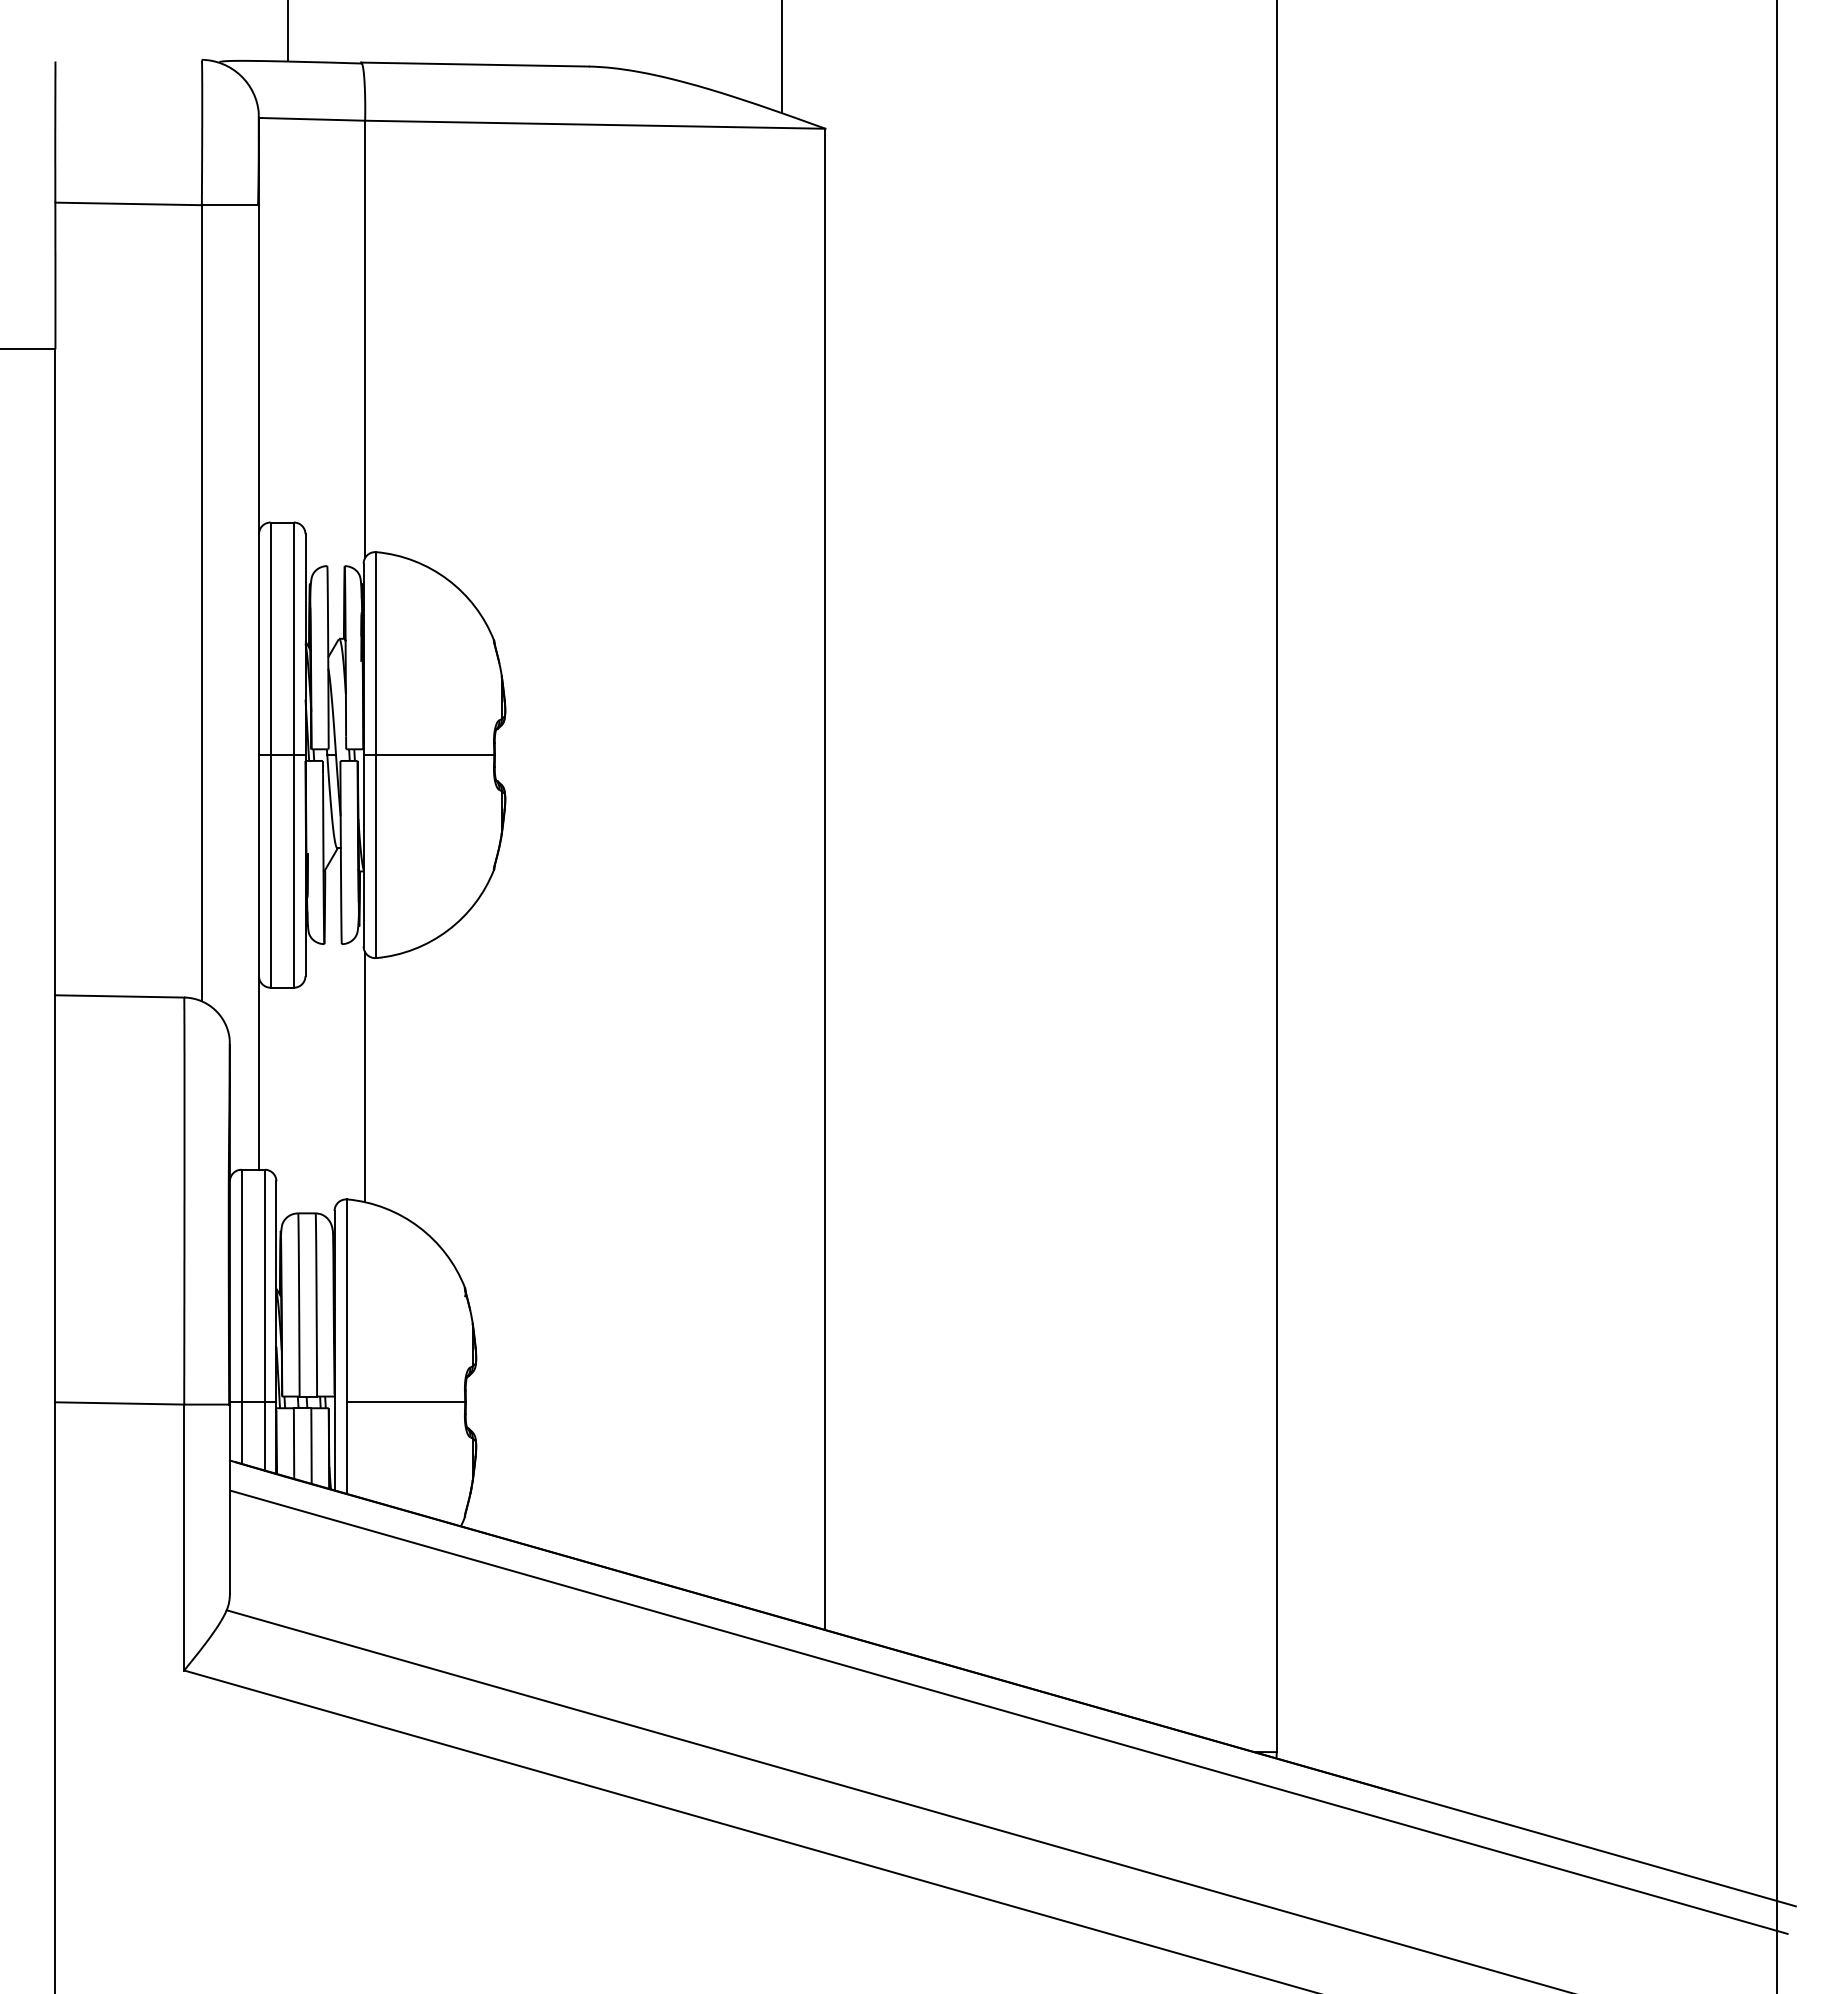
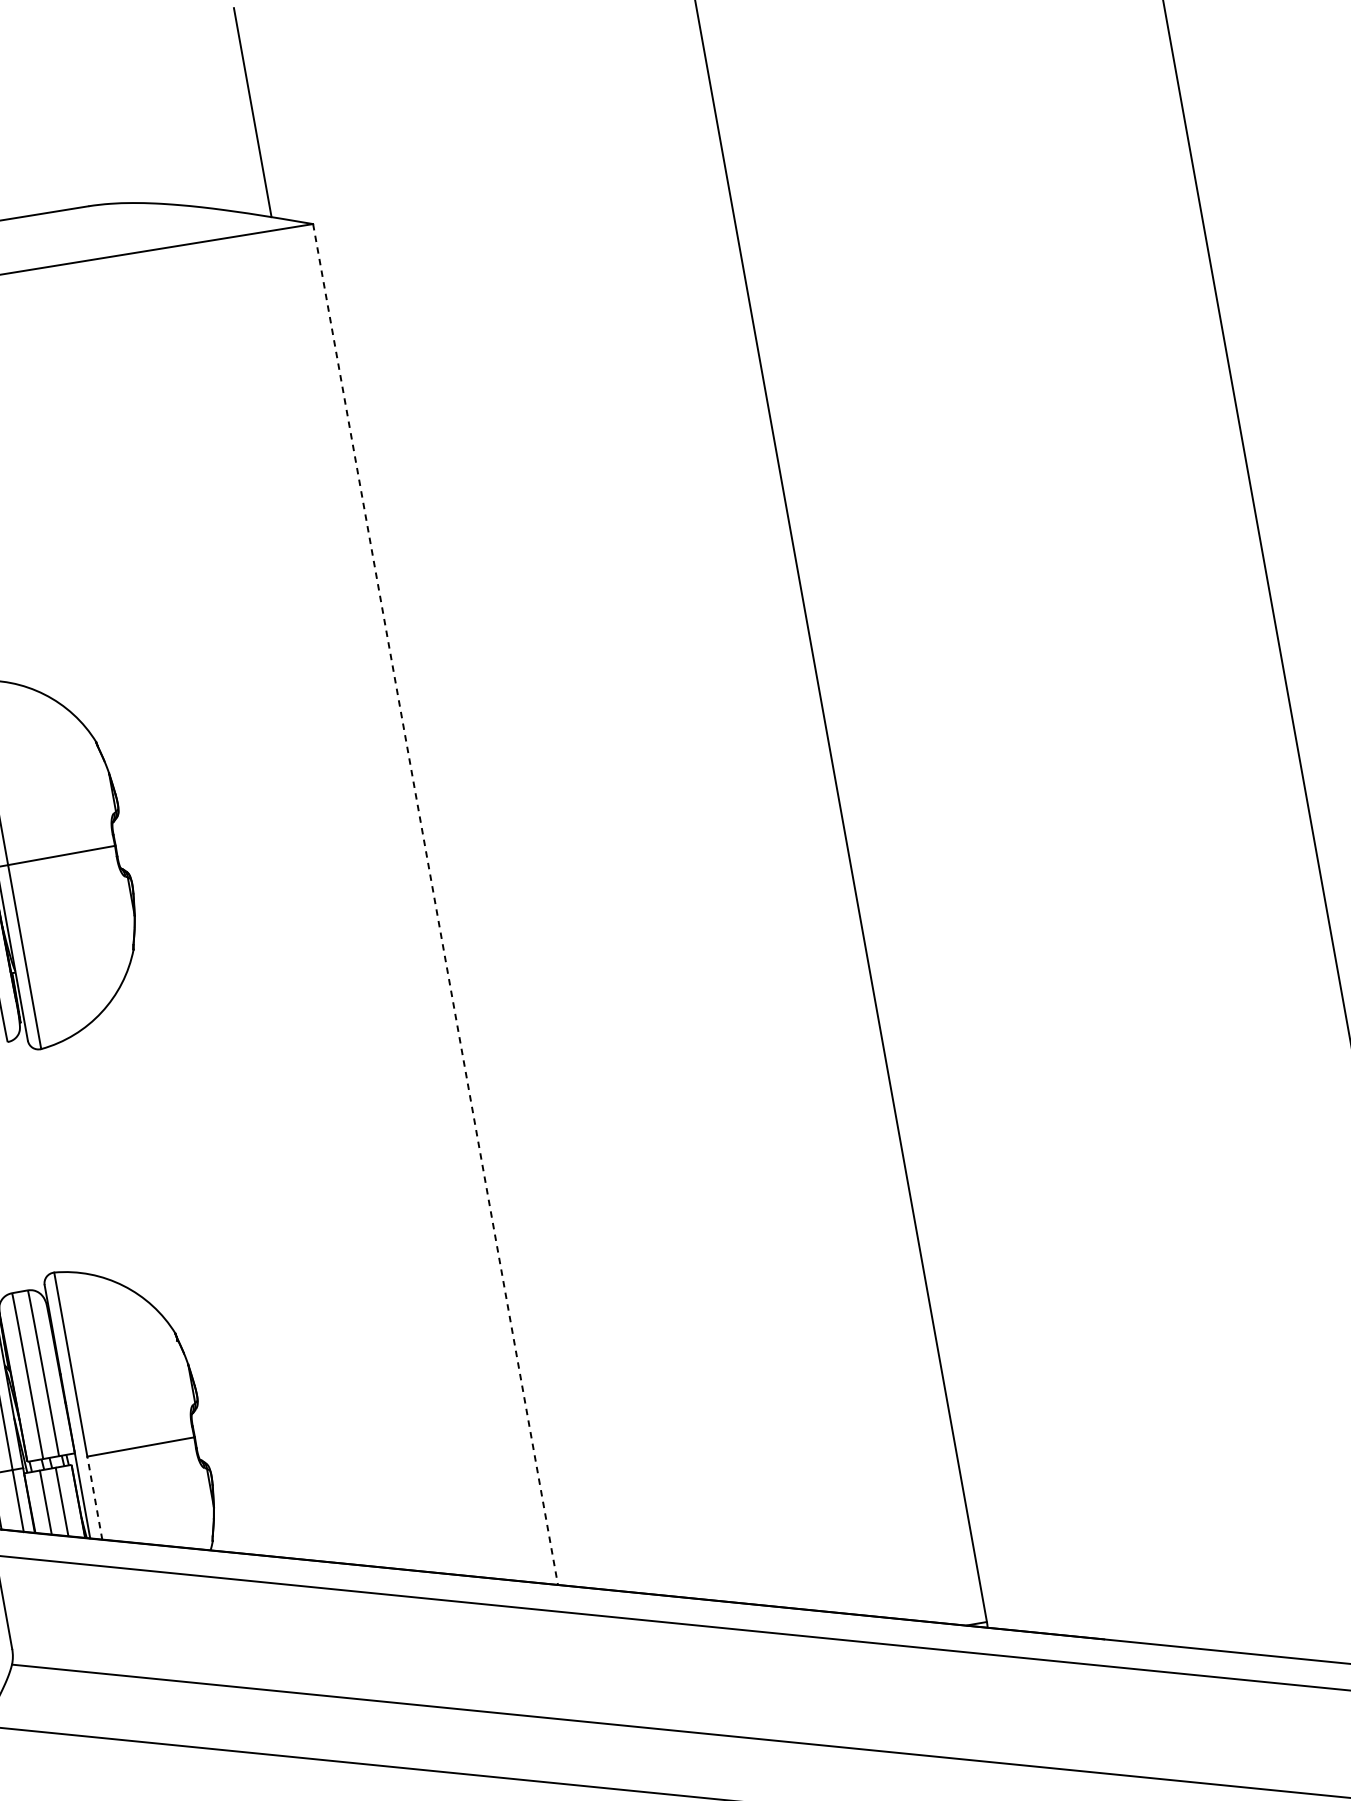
line: (825, 879) -> (435, 904), solid -> dashed
line: (365, 1077) -> (50, 1159), removed
line: (347, 1448) -> (95, 1498), solid -> dashed

